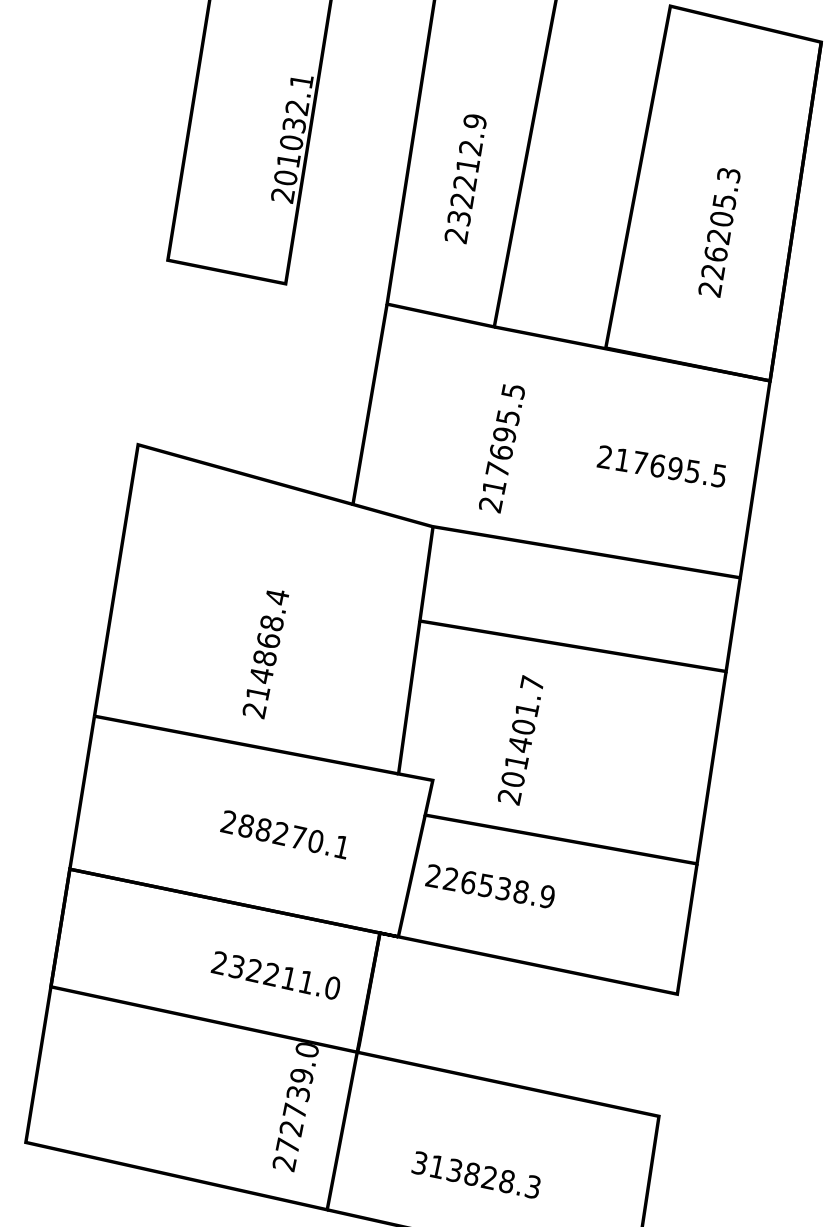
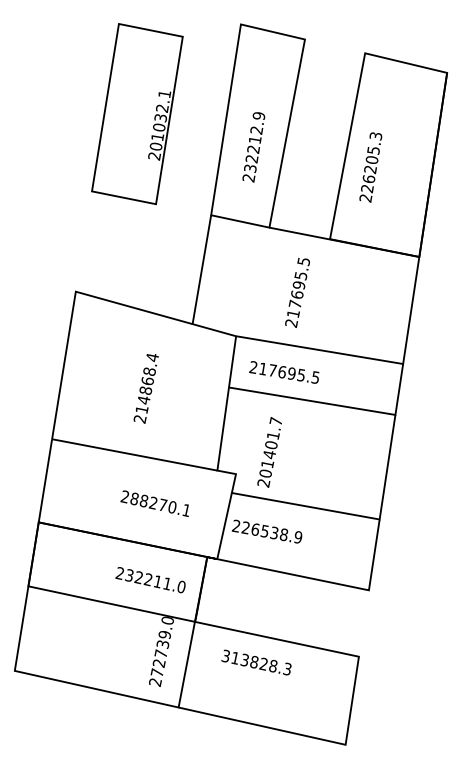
text: (718, 232) -> (370, 167), moved
text: (501, 448) -> (297, 292), moved
text: (661, 466) -> (284, 372), moved
text: (264, 654) -> (145, 388), moved
text: (520, 740) -> (269, 452), moved
text: (476, 1174) -> (256, 662), moved

